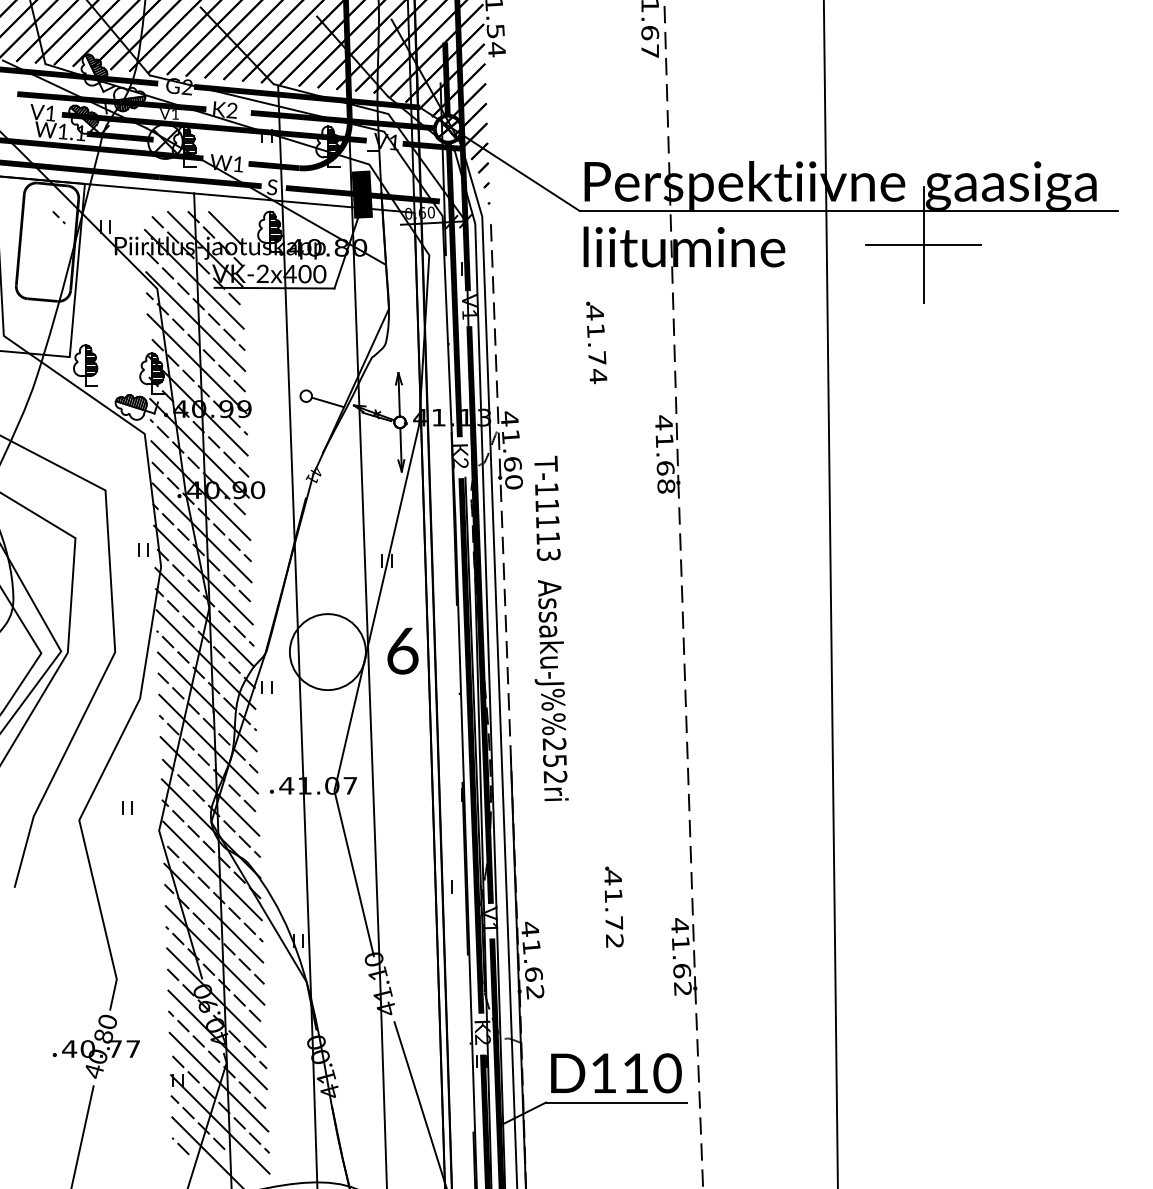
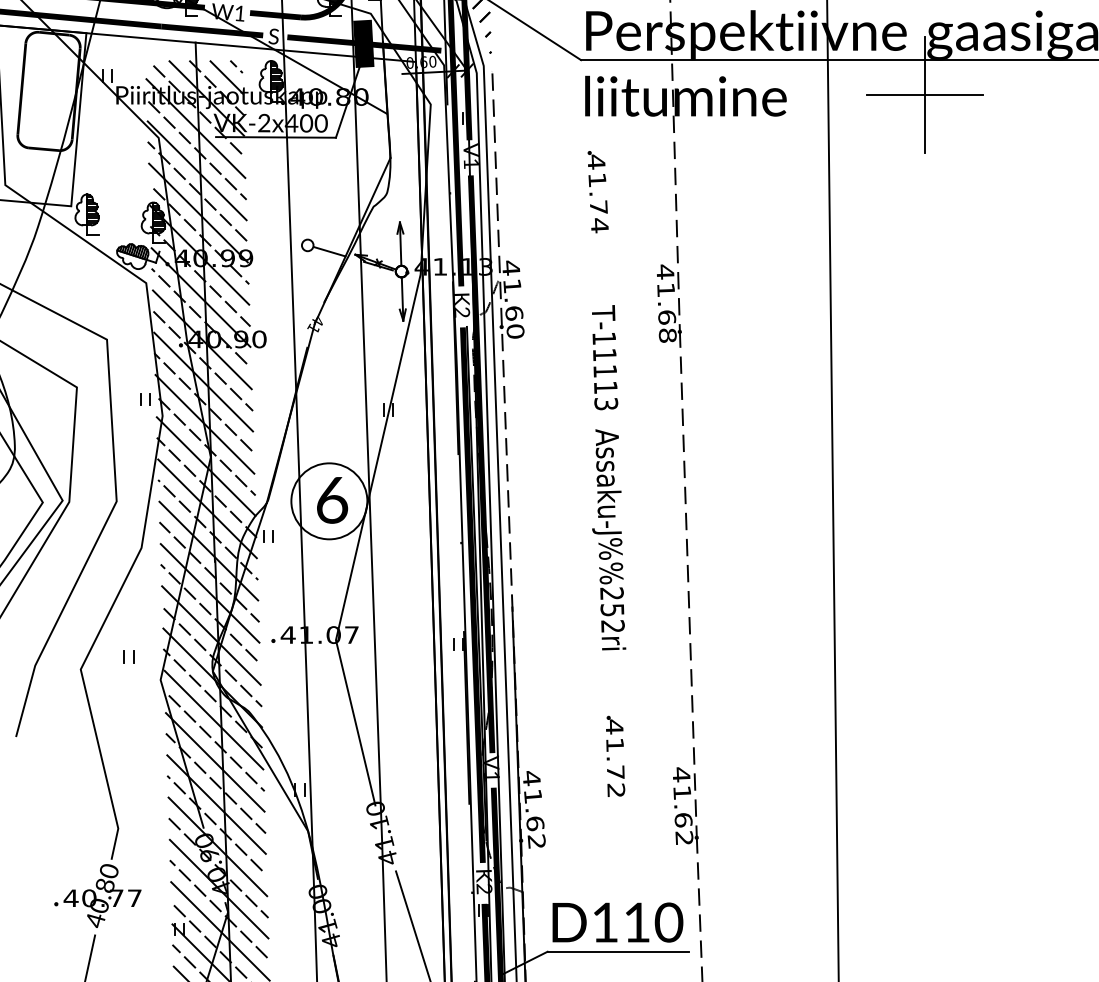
line: (58, 217) -> (235, 66), moved
text: (551, 628) -> (608, 477), moved
text: (402, 650) -> (331, 499), moved
line: (451, 886) -> (452, 643), moved

